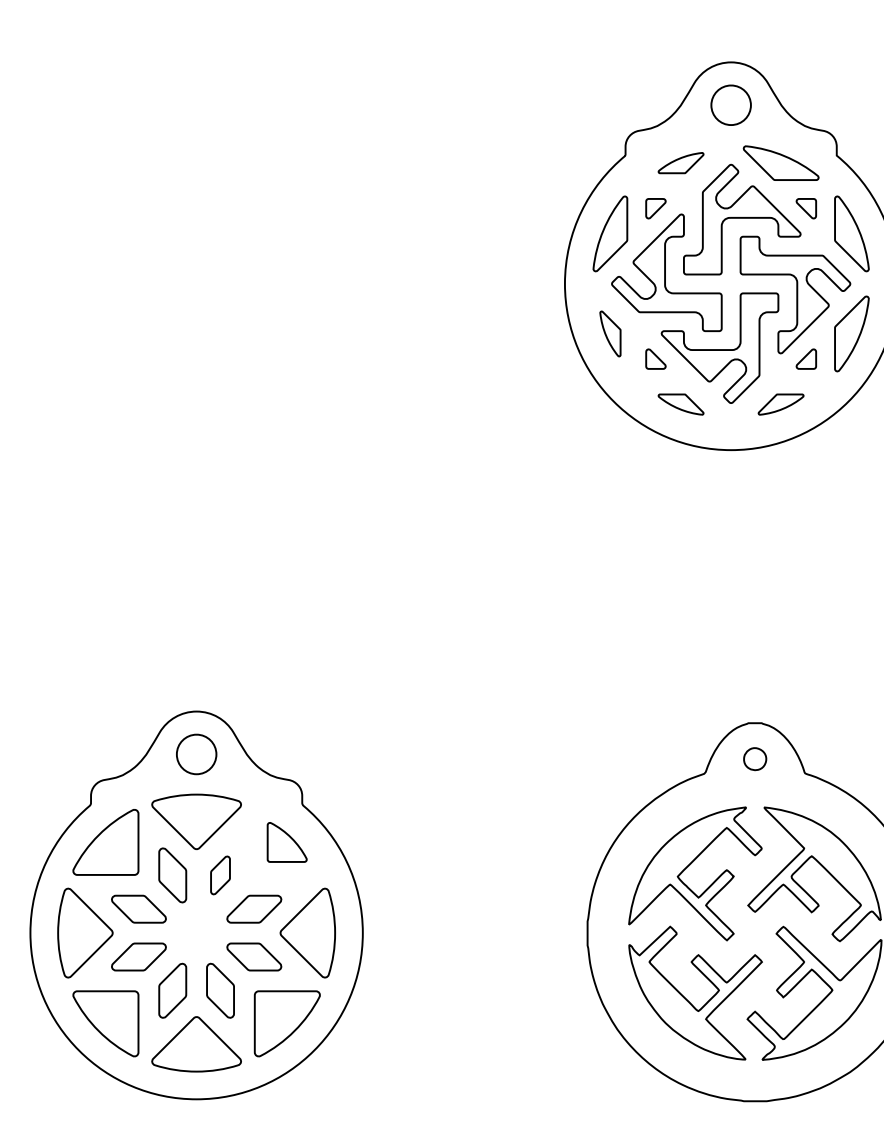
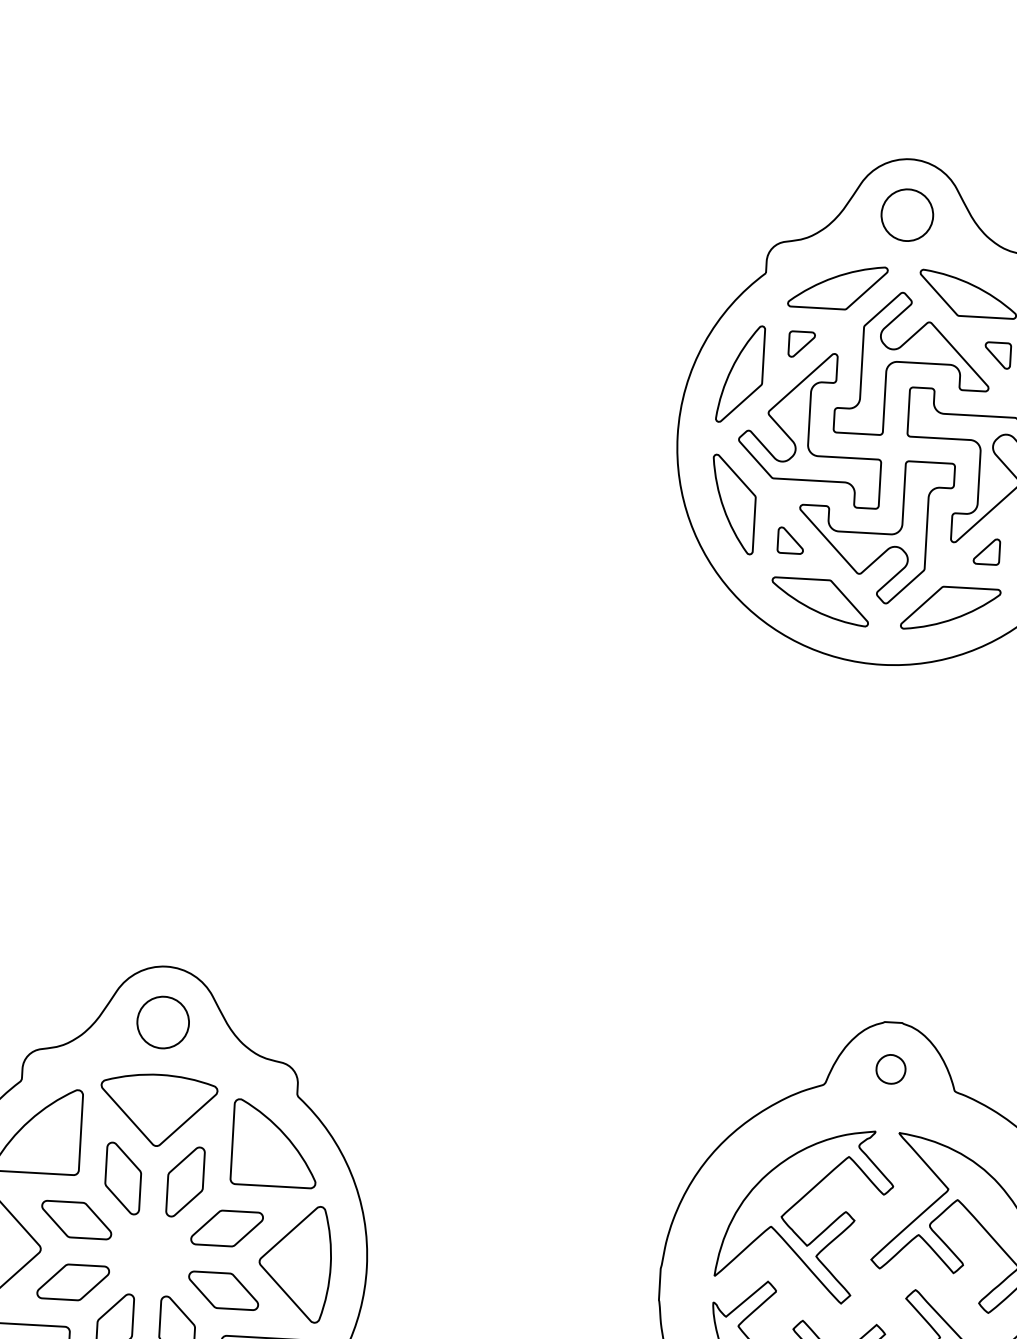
part: (680, 162) -> (837, 286), size x1.67
part: (610, 333) -> (733, 503), size x1.67
part: (680, 404) -> (819, 601), size x1.67
part: (780, 404) -> (949, 608), size x1.67
part: (286, 842) -> (273, 1143), size x1.67
part: (220, 875) -> (185, 1182), size x1.43

